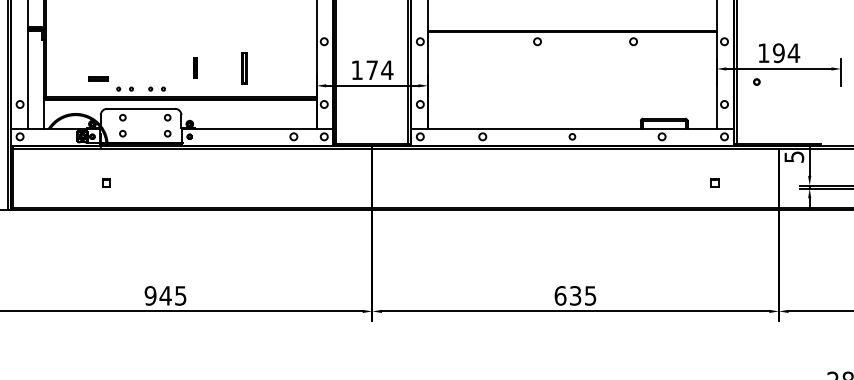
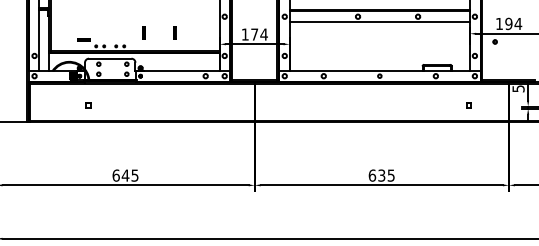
line: (571, 50) -> (379, 22), added
part: (243, 66) -> (174, 32), size x0.62
text: (149, 295) -> (115, 175), 945 -> 645

